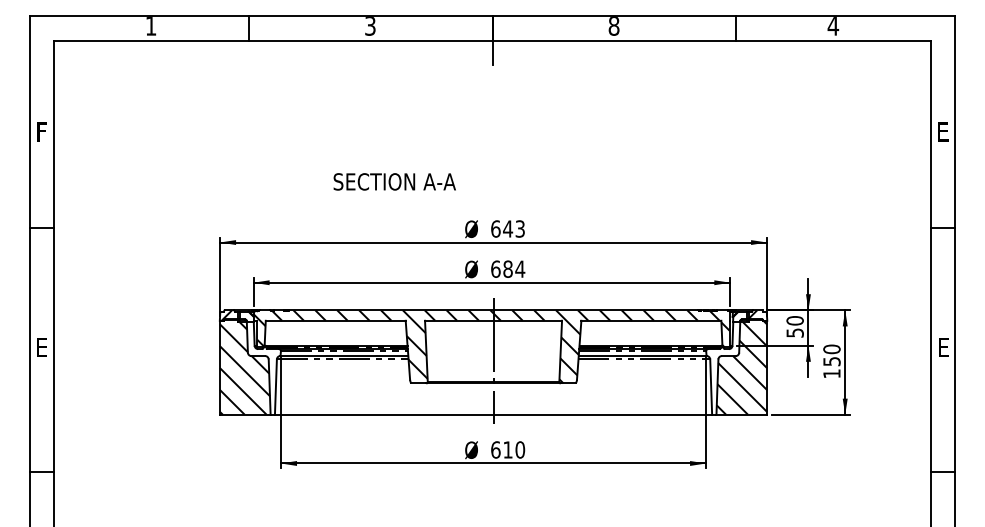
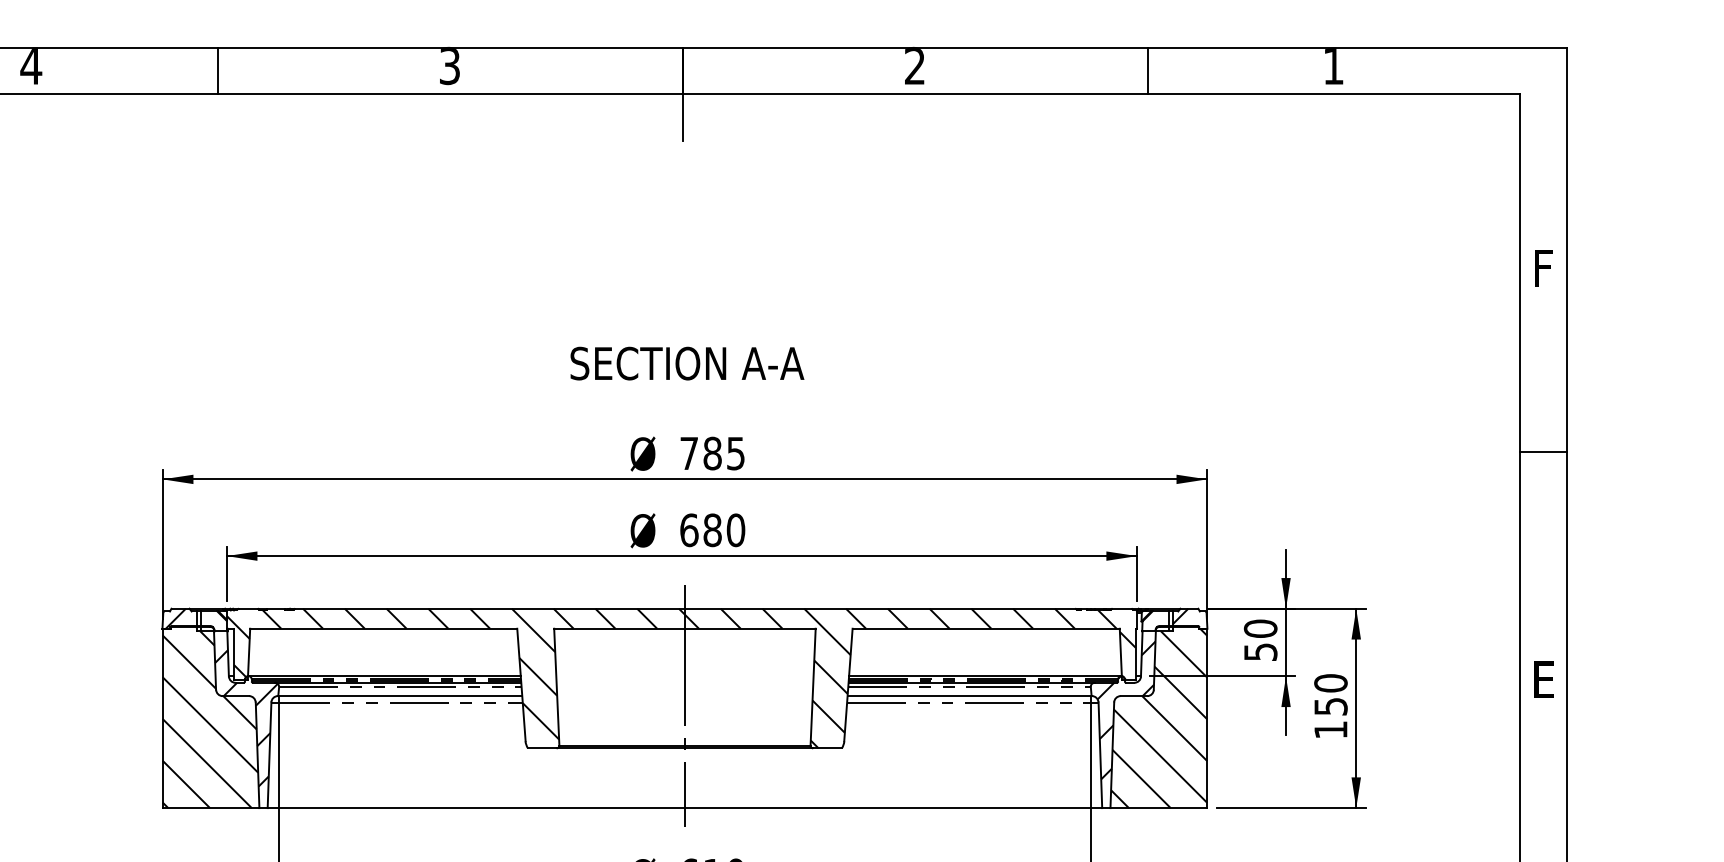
text: (150, 26) -> (30, 66), 1 -> 4
text: (613, 26) -> (913, 66), 8 -> 2
text: (833, 26) -> (1333, 66), 4 -> 1
text: (943, 131) -> (1543, 267), E -> F
text: (394, 181) -> (686, 362), moved
text: (507, 228) -> (711, 452), 643 -> 785
text: (520, 268) -> (736, 528), 684 -> 680
hatch: (724, 363) -> (1125, 710), added
hatch: (263, 367) -> (245, 717), added

